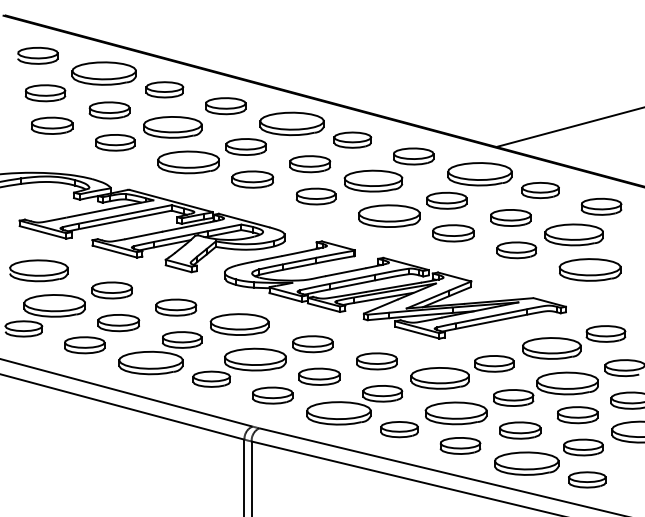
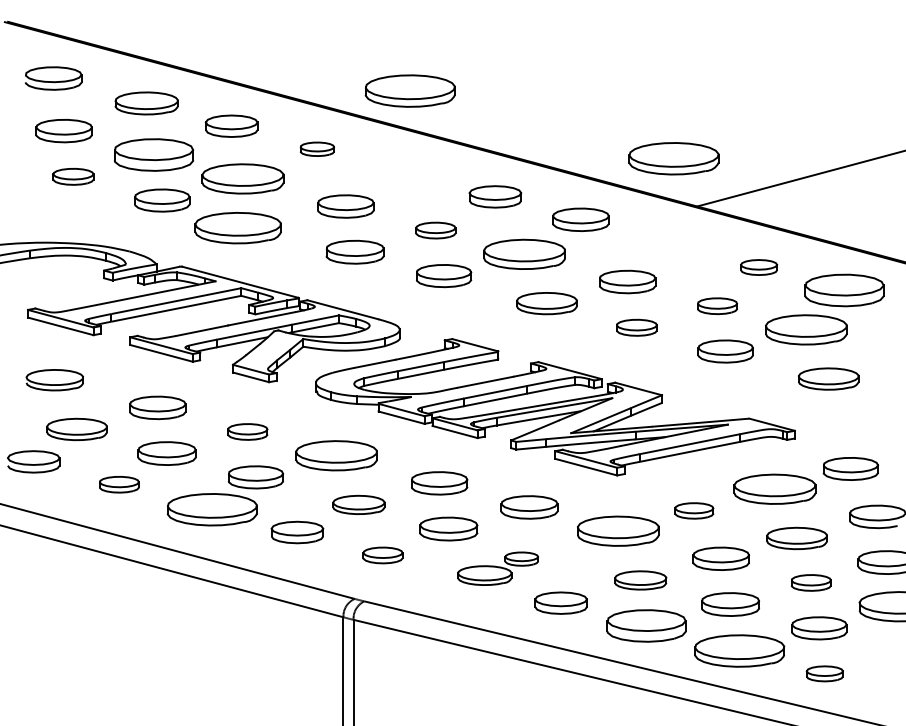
part: (104, 73) -> (146, 103), size x0.7
part: (225, 106) -> (317, 149), size x0.6
part: (109, 110) -> (154, 155), size x1.4
part: (291, 123) -> (409, 90), moved
part: (52, 125) -> (73, 176), size x0.7
part: (188, 162) -> (237, 228), moved
part: (310, 164) -> (435, 230), size x0.7
part: (479, 174) -> (673, 158), moved
part: (540, 190) -> (758, 267), size x0.7
part: (601, 206) -> (844, 290), size x1.4
part: (389, 216) -> (546, 303), size x0.7
part: (510, 218) -> (717, 306), size x0.7
part: (453, 233) -> (636, 327), size x0.7
part: (590, 269) -> (828, 378), size x0.7
part: (38, 270) -> (54, 379), size x0.7
part: (54, 305) -> (76, 429), size x0.7
part: (176, 307) -> (247, 431), size x0.7
part: (84, 345) -> (119, 484), size x0.7
part: (255, 359) -> (358, 504), size x0.6
part: (494, 363) -> (694, 510), size x0.7
part: (567, 383) -> (796, 538), size x0.7
part: (272, 395) -> (382, 555), size x0.7
part: (354, 404) -> (497, 568), size x0.6
part: (456, 413) -> (640, 580), size x0.6
part: (577, 414) -> (811, 582), size x0.7
part: (460, 446) -> (646, 626), size x1.4
part: (587, 479) -> (824, 673), size x0.7

